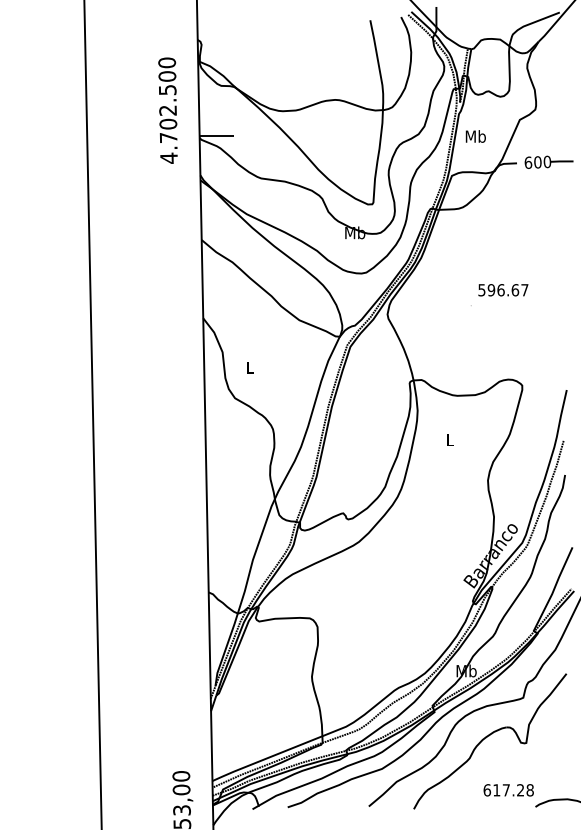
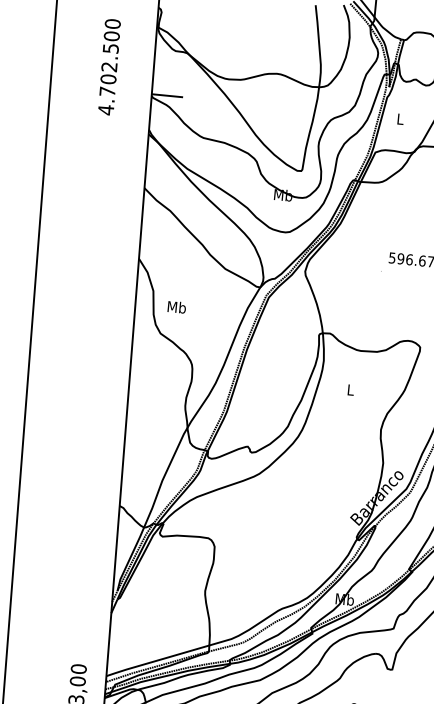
text: (167, 110) -> (108, 66), moved
text: (475, 136) -> (400, 119), Mb -> L
text: (250, 367) -> (177, 307), L -> Mb

